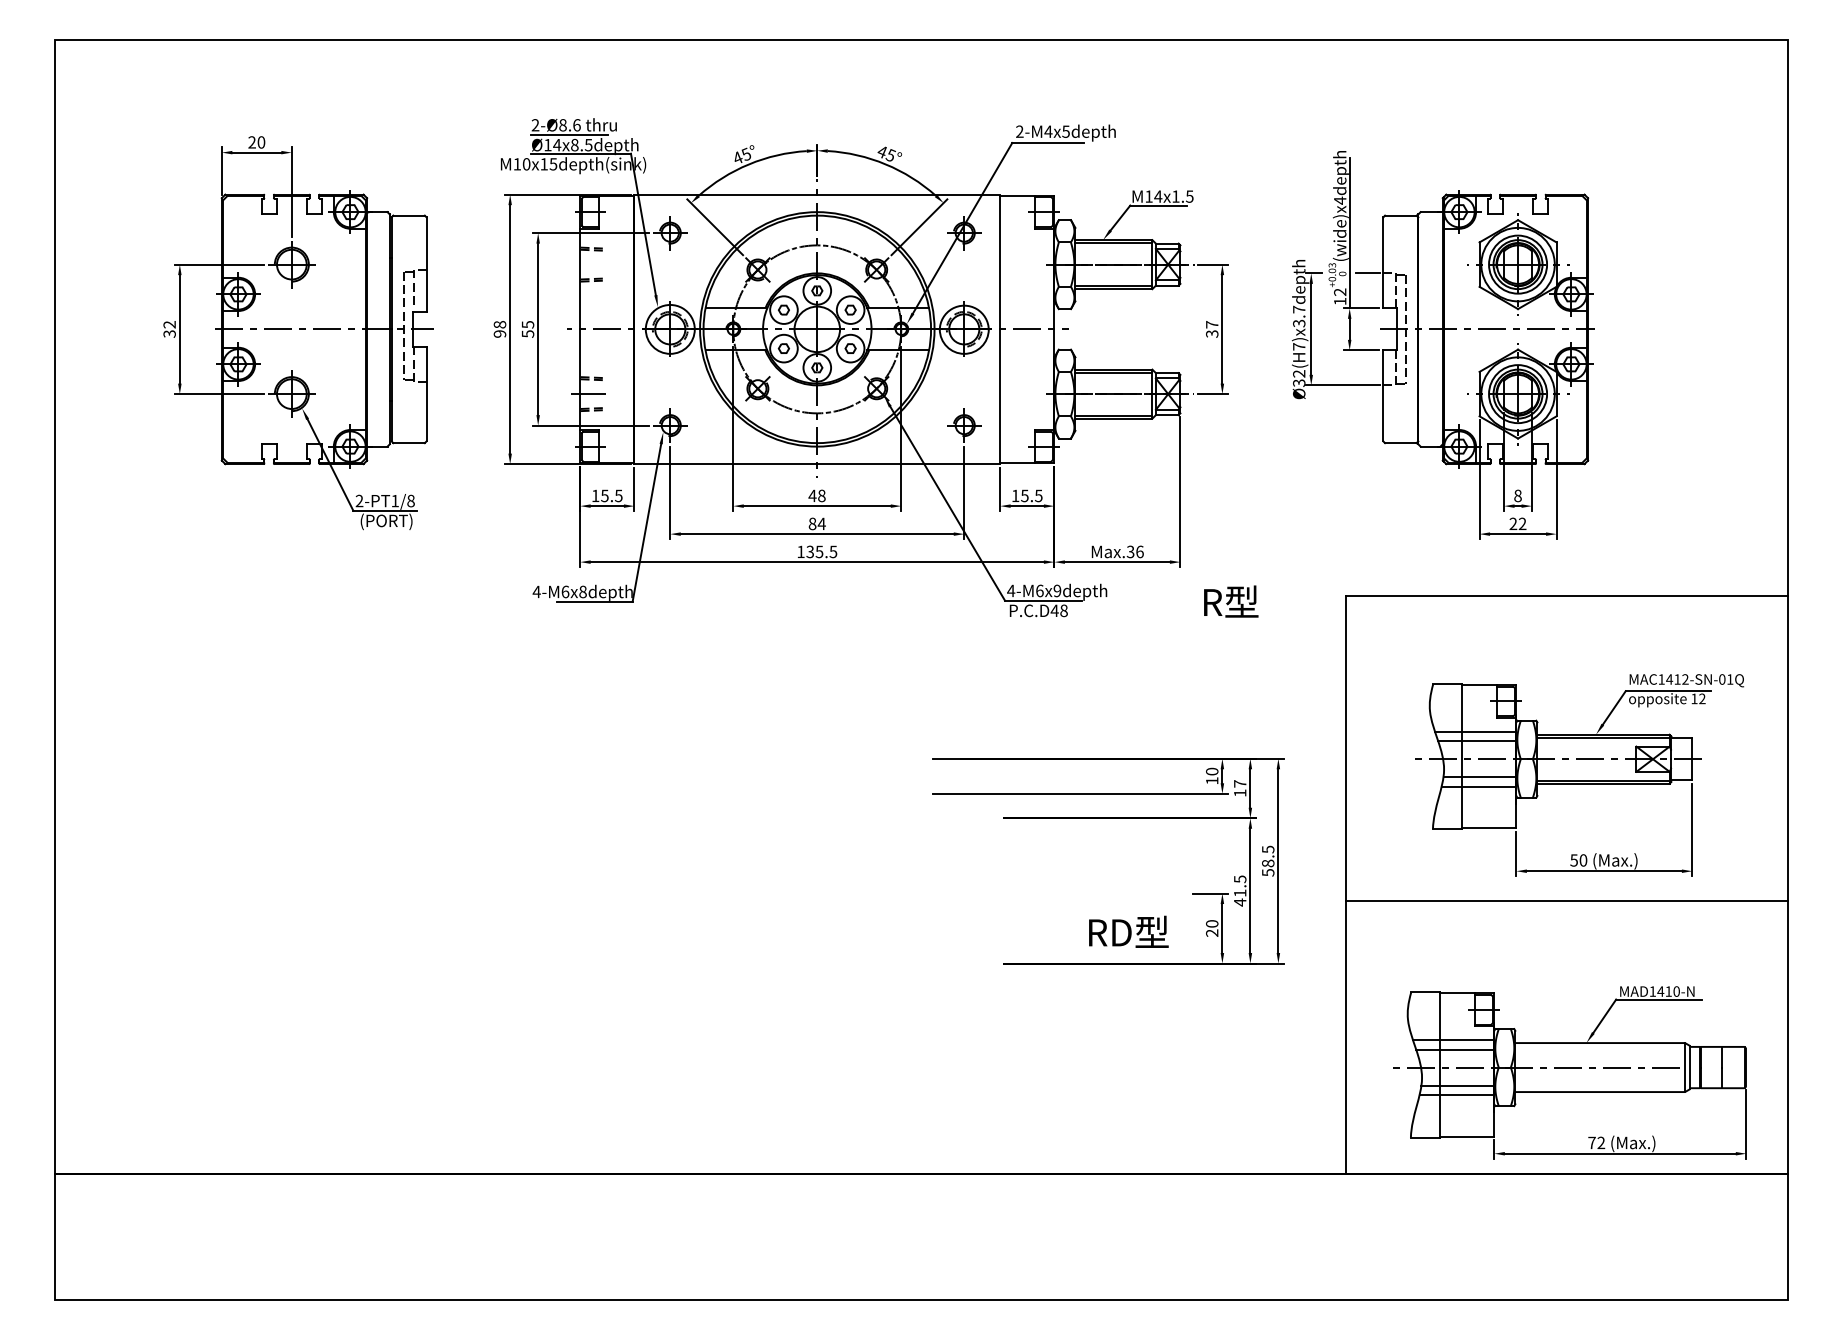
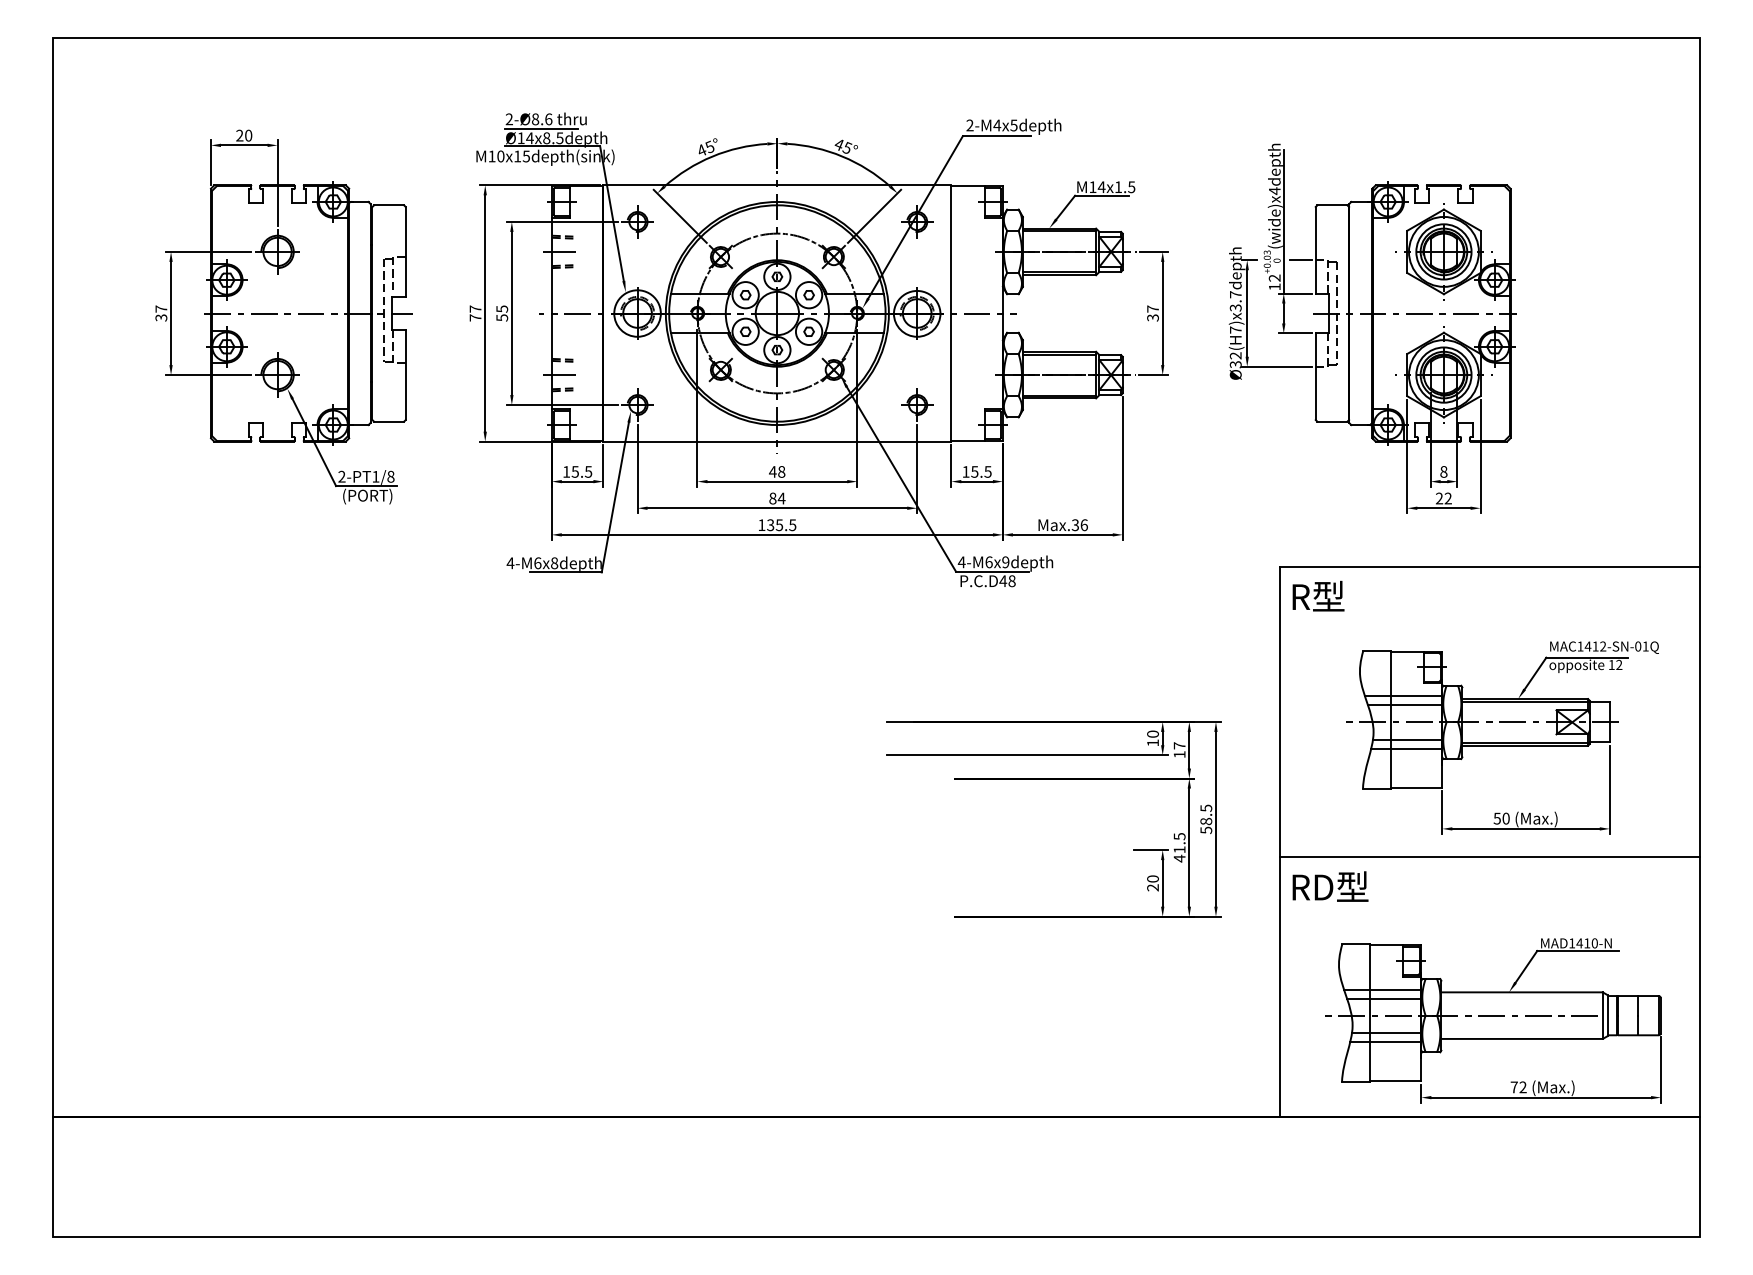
line: (588, 264) -> (559, 251), added
text: (169, 324) -> (161, 308), 32 -> 37
text: (499, 329) -> (475, 313), 98 -> 77
text: (1231, 601) -> (1318, 596), moved
text: (1128, 931) -> (1330, 886), moved

